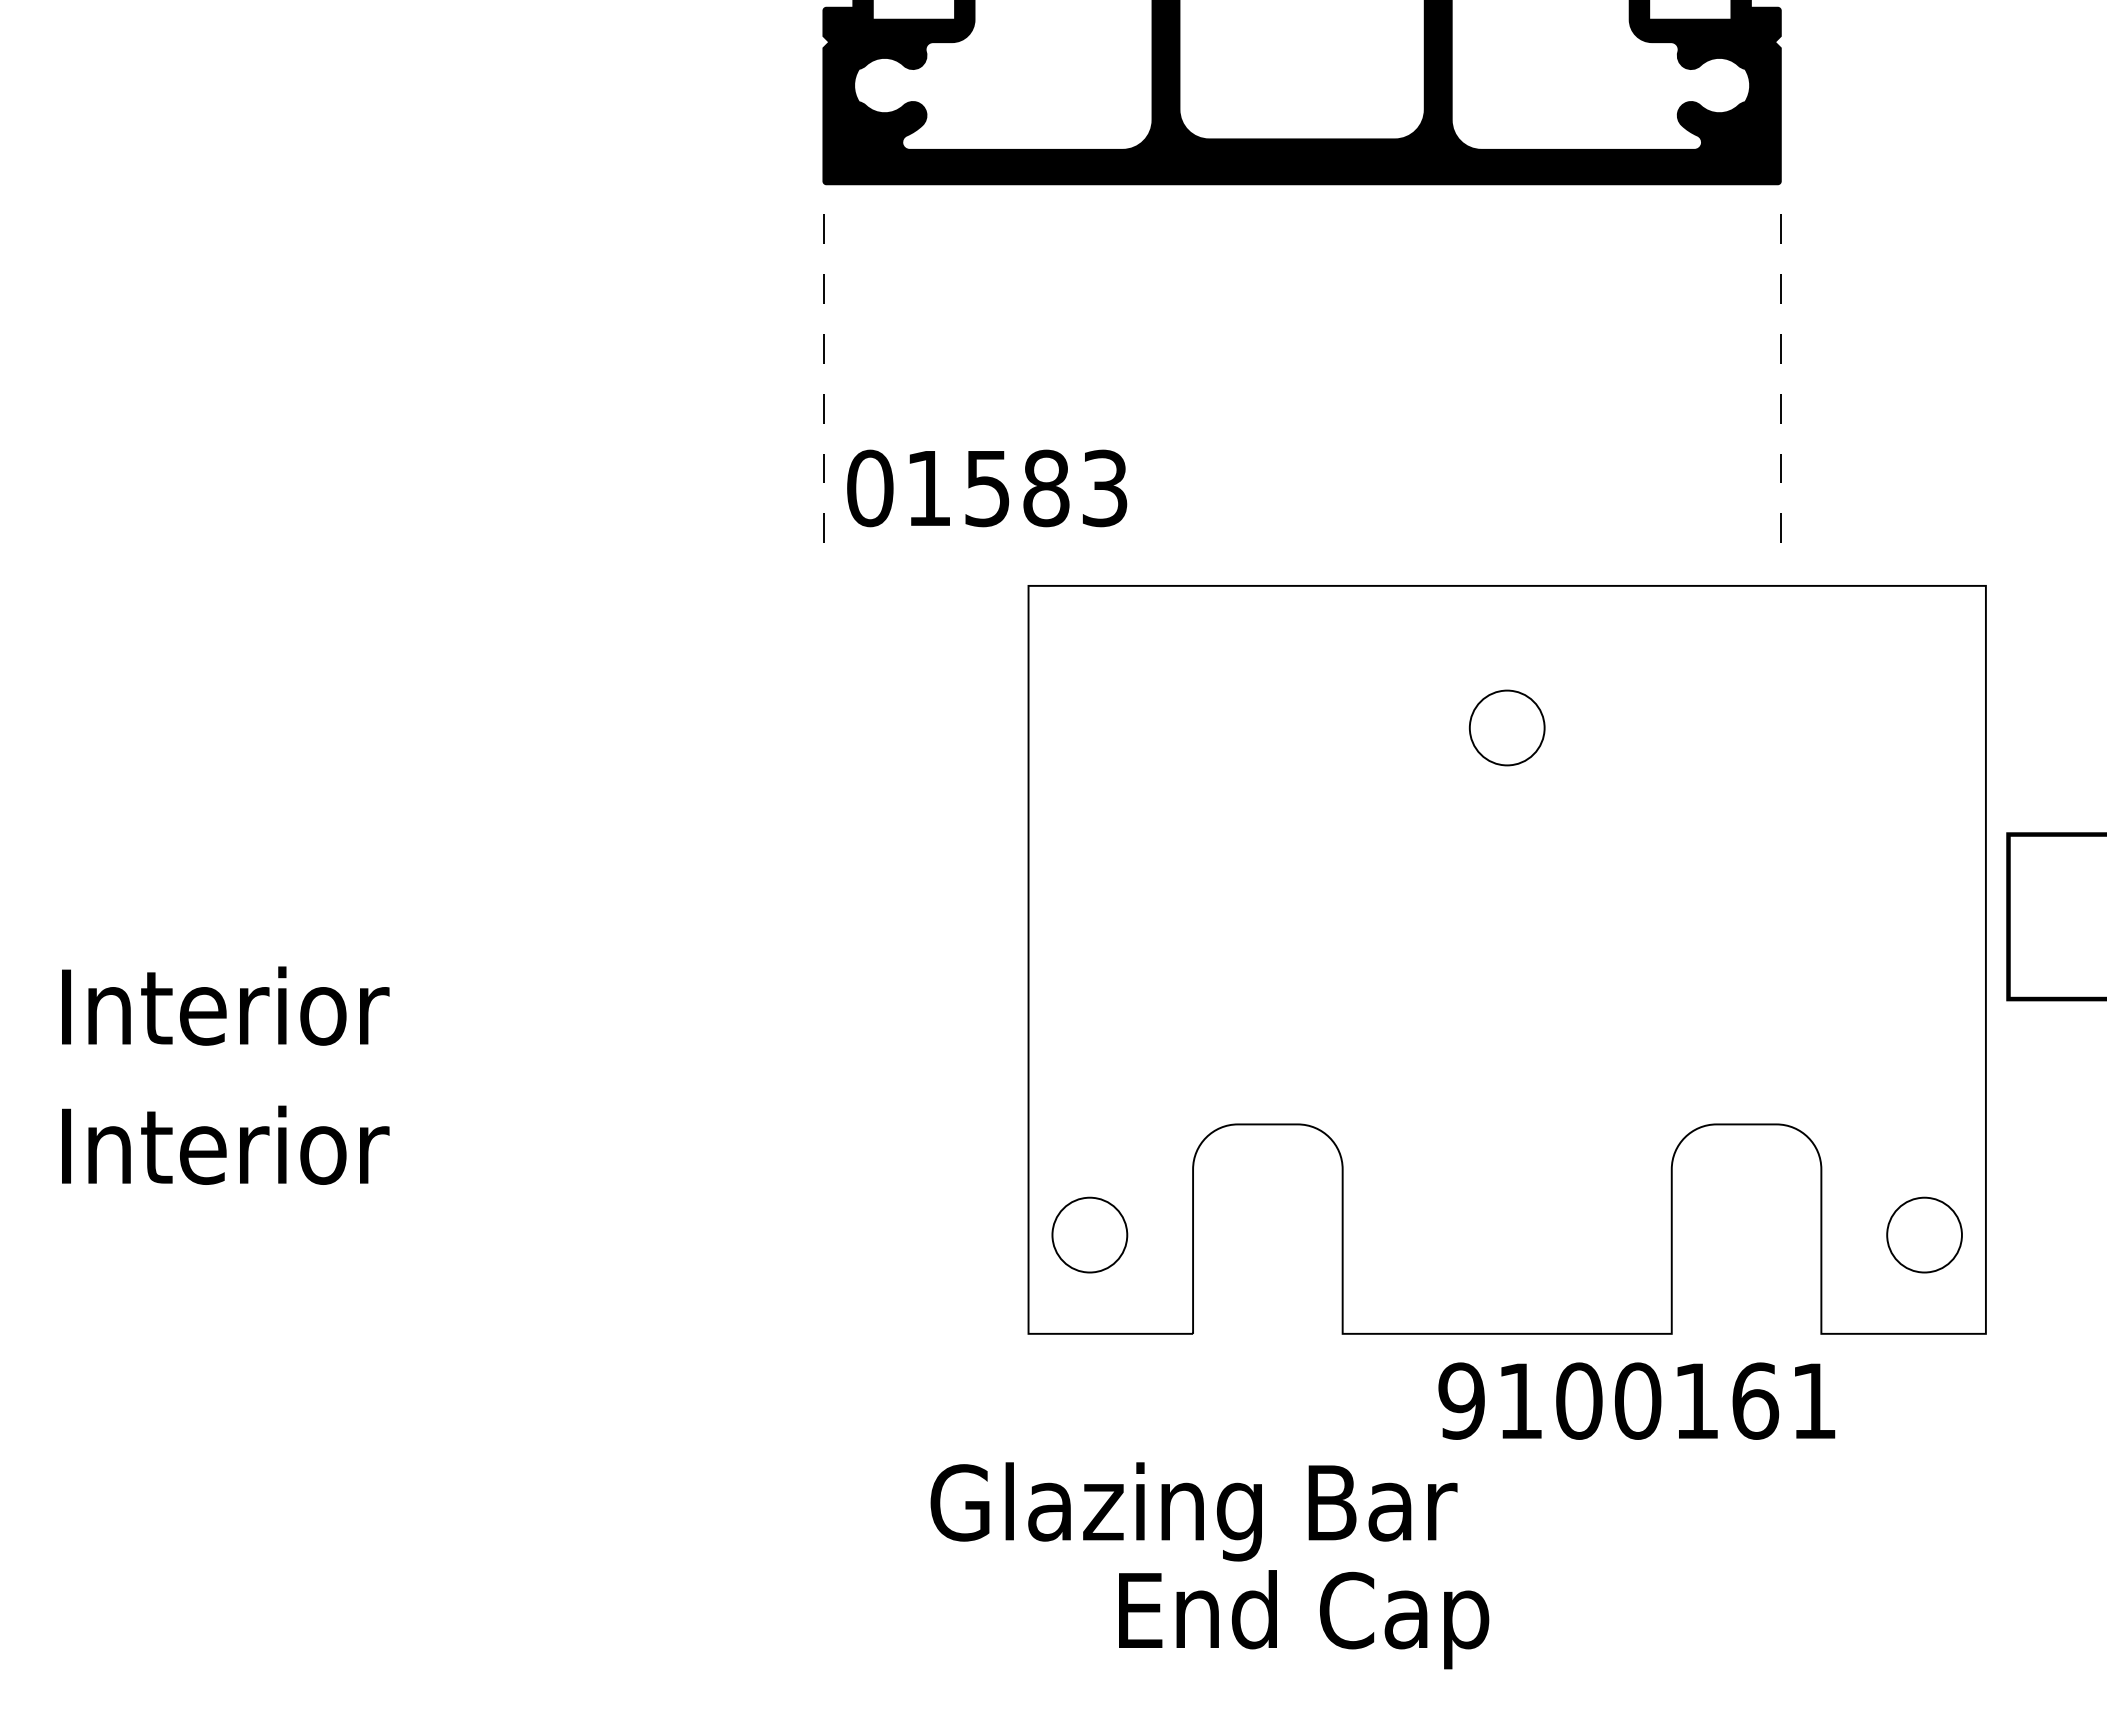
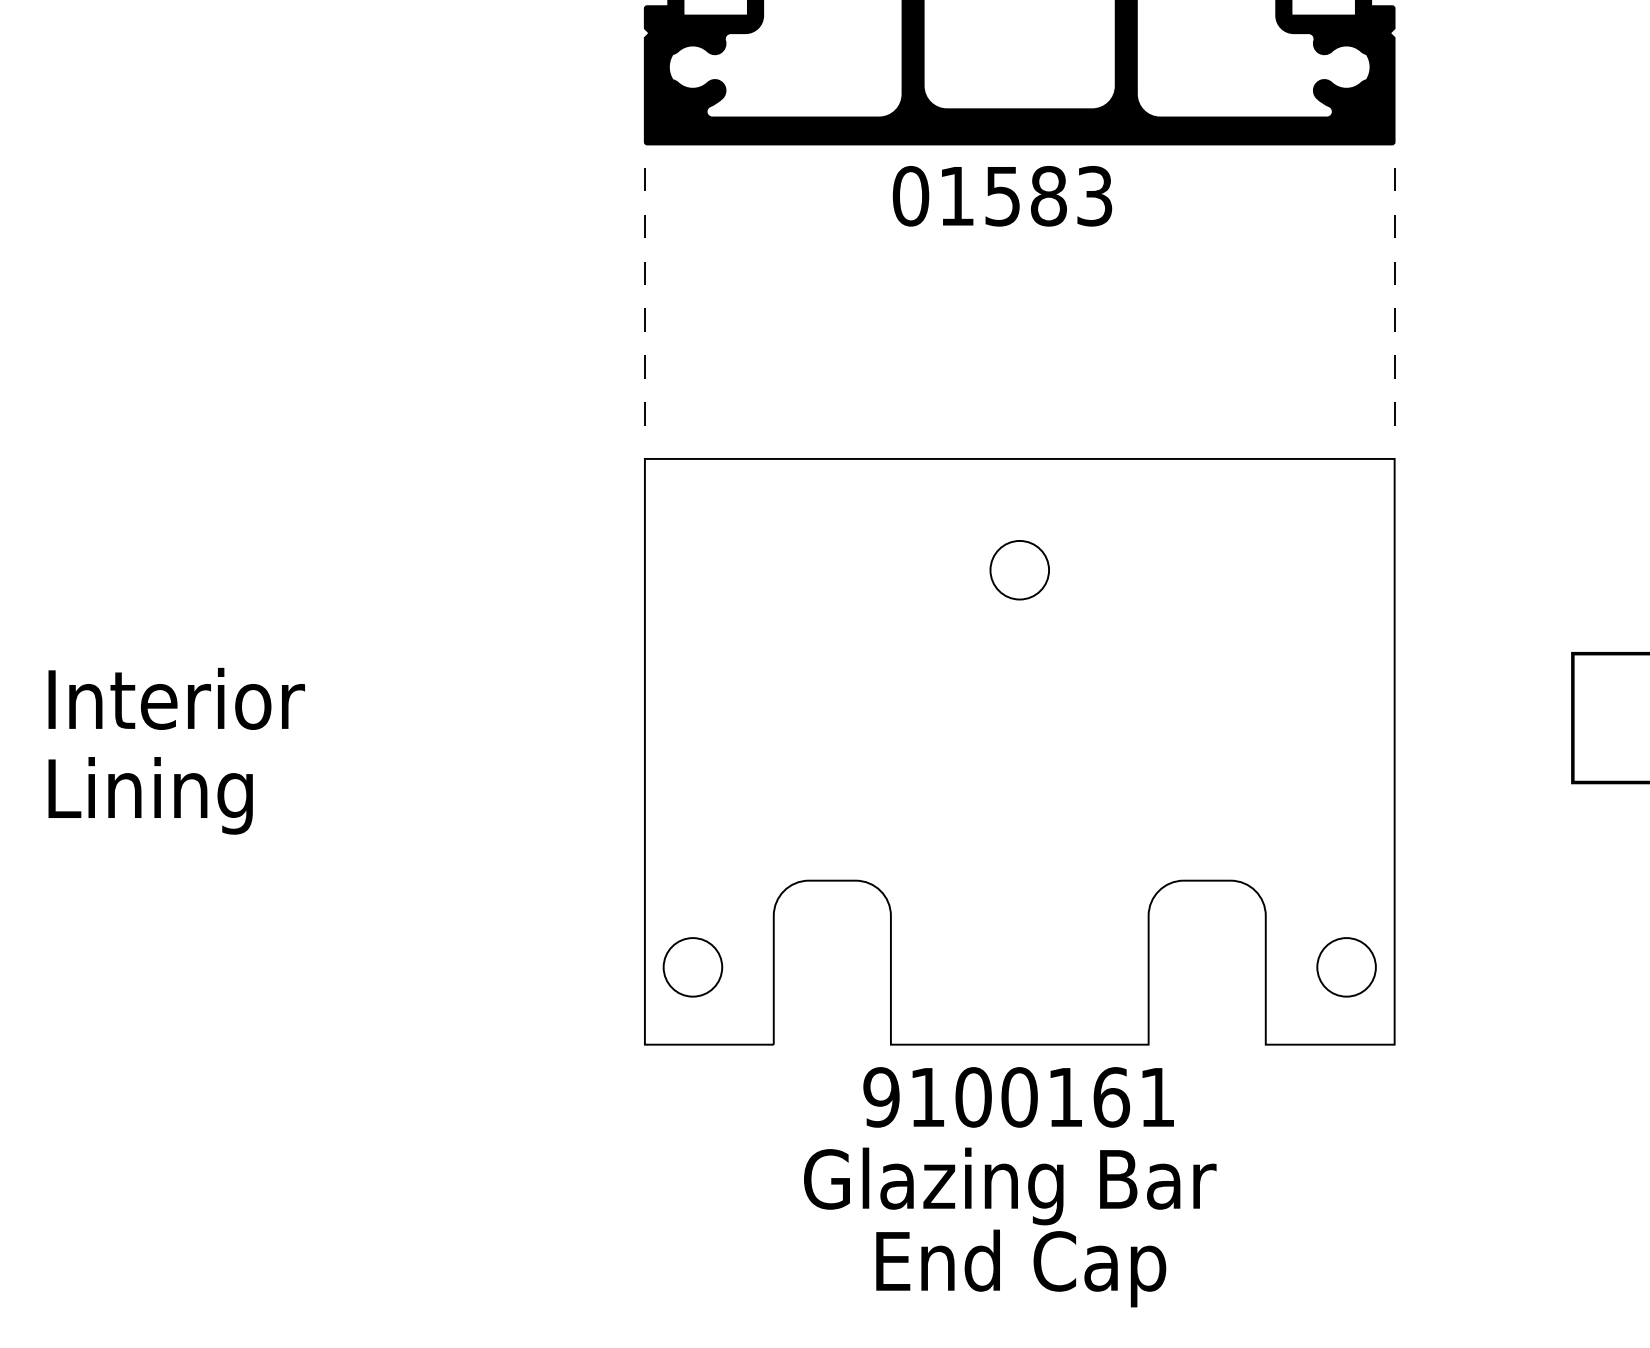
text: (987, 488) -> (1002, 196), moved
part: (1506, 959) -> (1019, 751), moved
text: (230, 1015) -> (180, 795), Interior -> Lining
text: (225, 1144) -> (176, 698), moved
text: (1636, 1400) -> (1018, 1096), moved
text: (1193, 1511) -> (1009, 1186), moved

